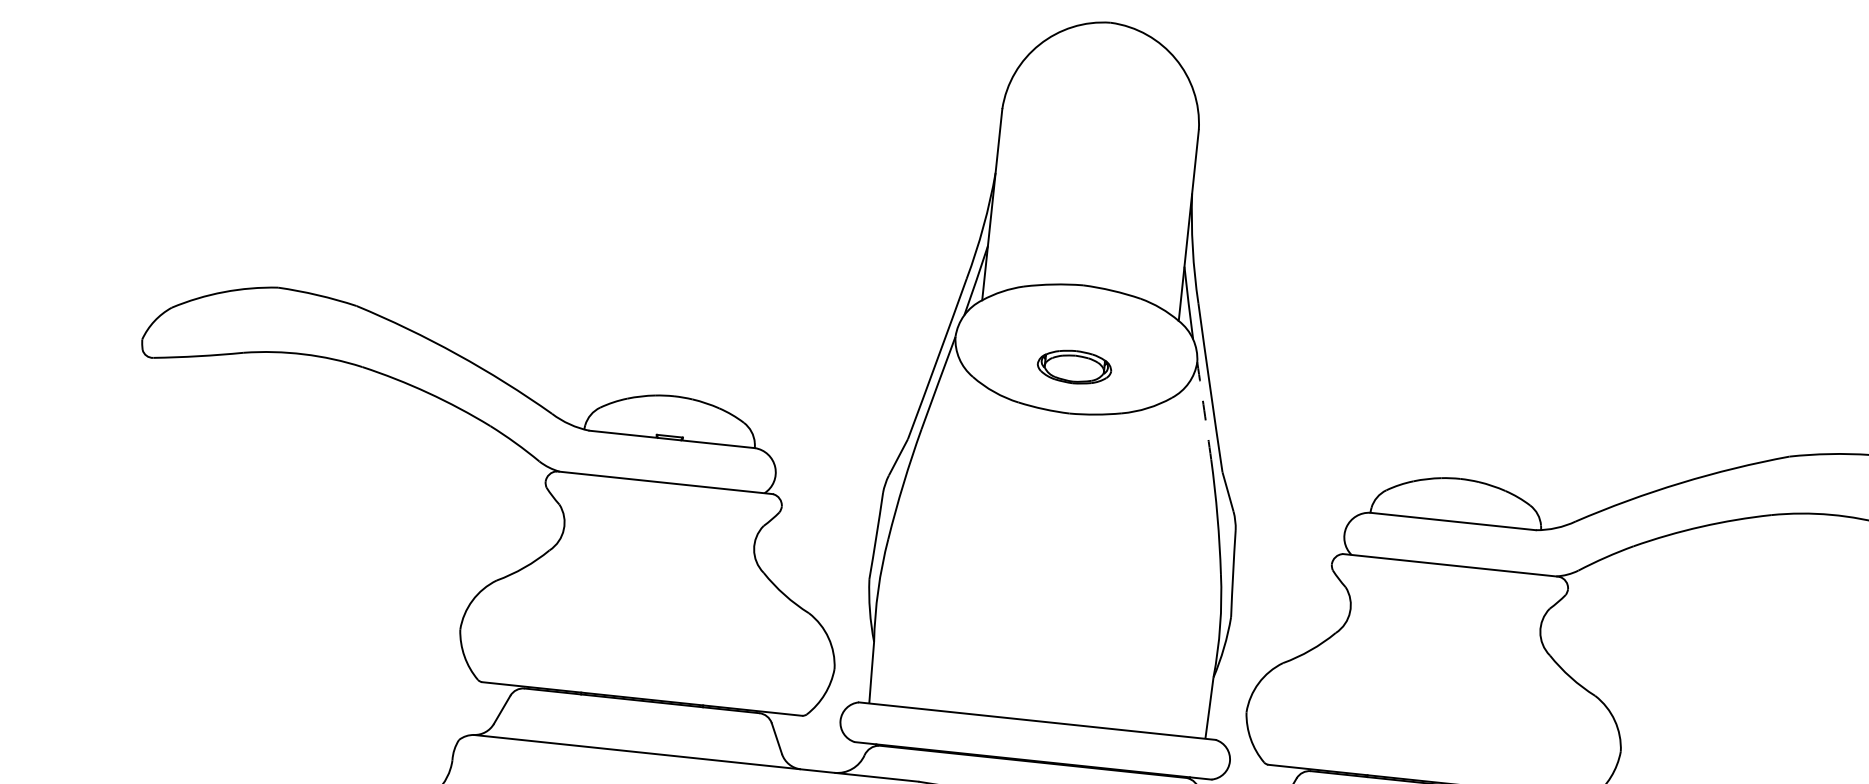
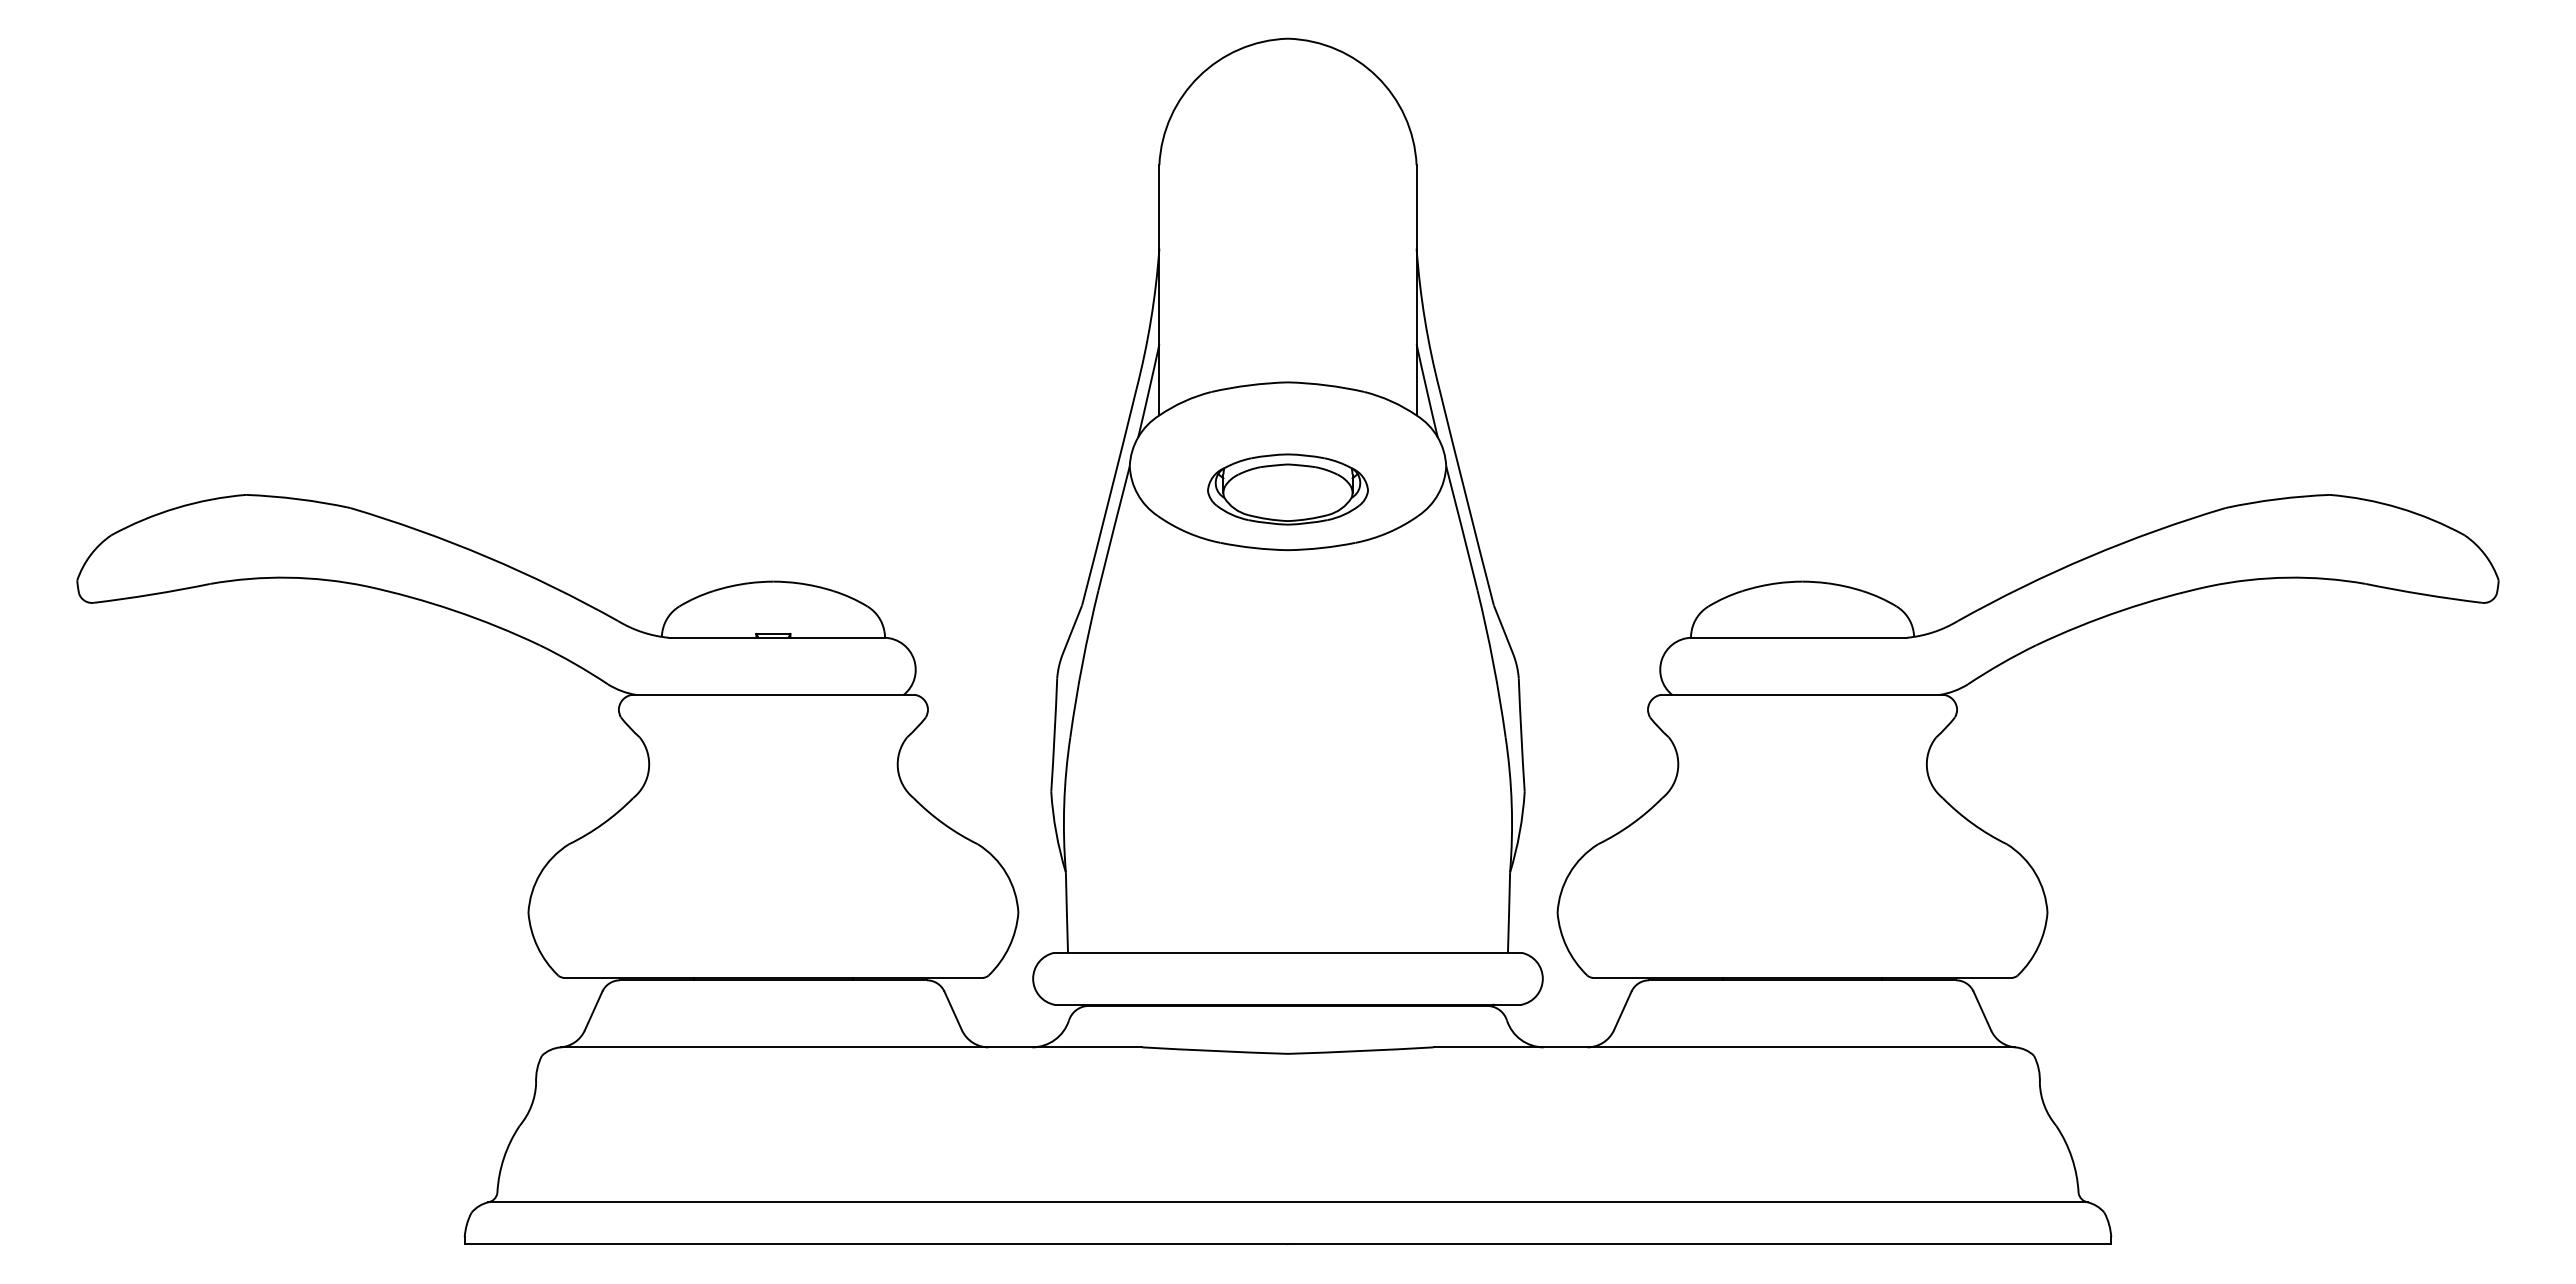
part: (1074, 367) -> (1287, 489), size x1.67
arc: (1203, 410) -> (1461, 528), dashed -> solid

